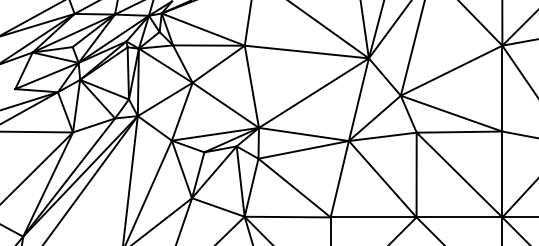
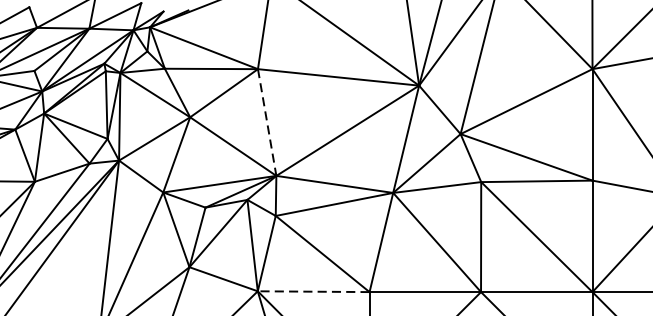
line: (251, 86) -> (266, 122), solid -> dashed
line: (287, 217) -> (313, 292), solid -> dashed

